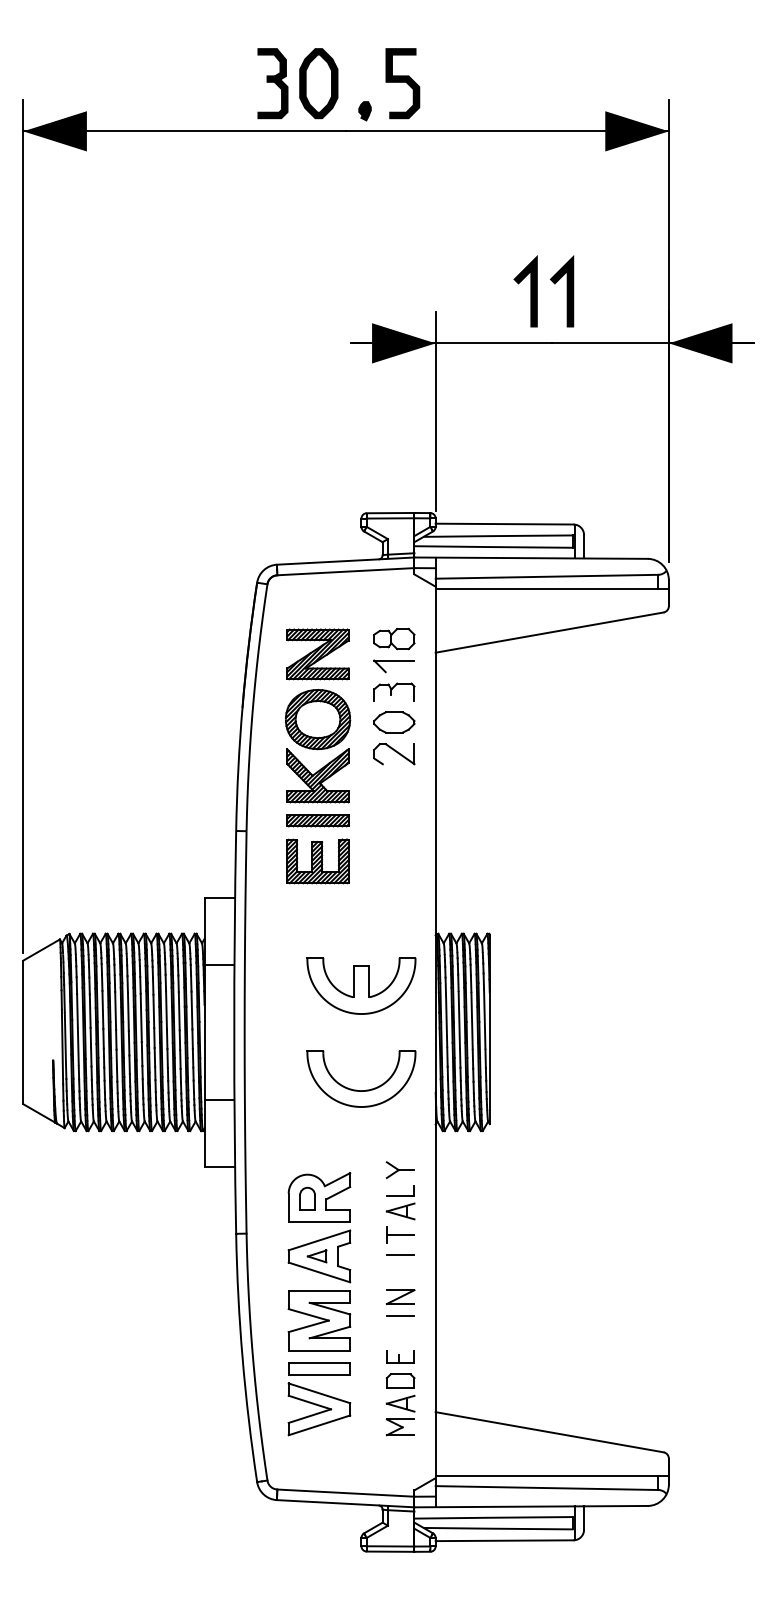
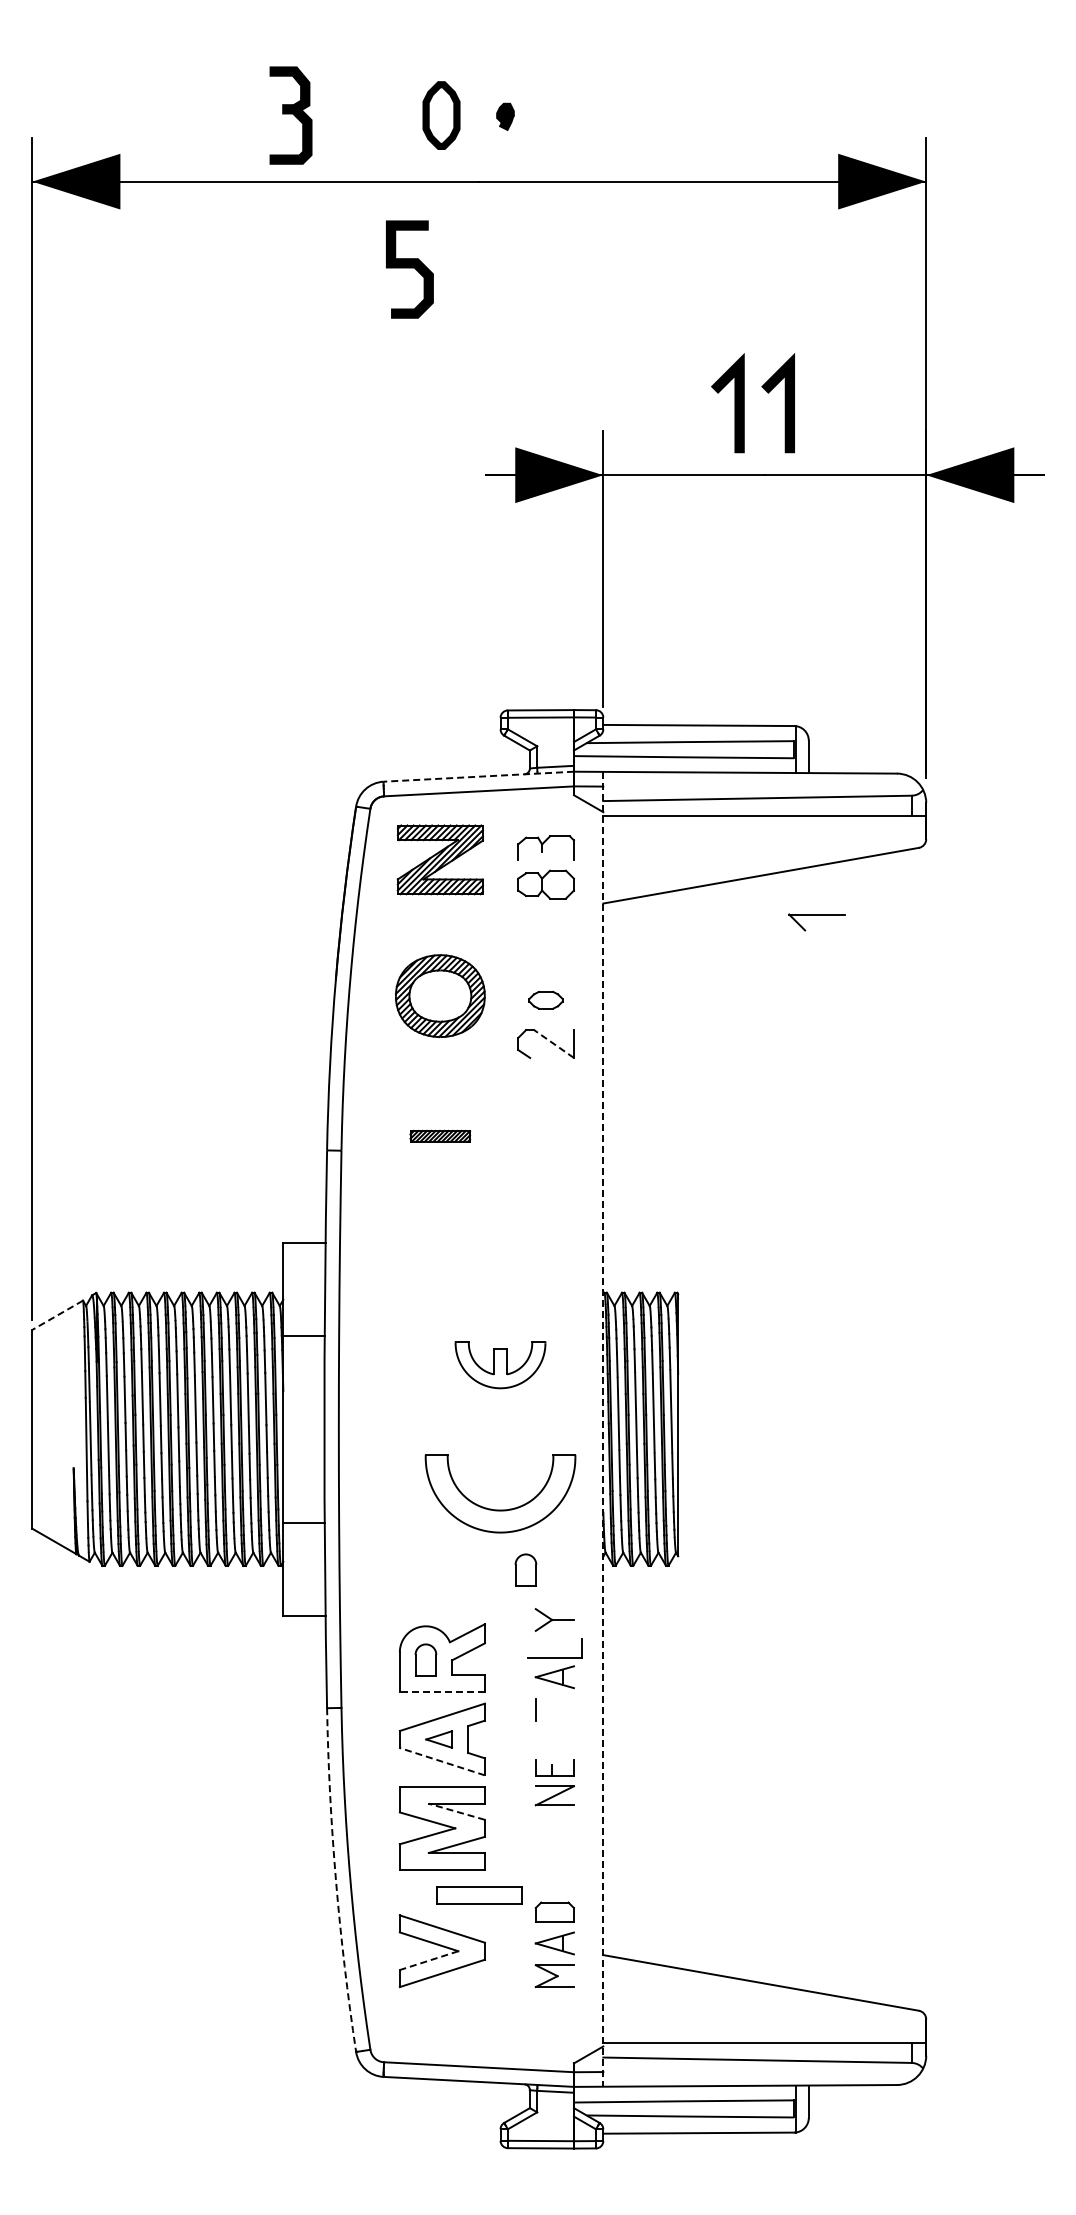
curve: (402, 82) -> (409, 268), moved
part: (272, 83) -> (290, 115), moved
part: (318, 83) -> (441, 115), size x0.7
part: (365, 111) -> (505, 116), moved
line: (345, 560) -> (478, 776), solid -> dashed
part: (317, 654) -> (439, 859), moved
part: (393, 661) -> (816, 915), moved
part: (393, 691) -> (545, 847), moved
part: (393, 722) -> (545, 1000), size x0.6
line: (399, 753) -> (553, 1043), solid -> dashed
part: (317, 775) -> (439, 1073), removed
part: (317, 820) -> (439, 1135), size x0.7
part: (317, 861) -> (439, 1192), removed
line: (41, 950) -> (57, 1315), solid -> dashed
part: (361, 985) -> (500, 1364), size x0.6
line: (435, 1032) -> (603, 1429), solid -> dashed
part: (379, 1133) -> (525, 1569), added
part: (400, 1190) -> (554, 1648), size x1.4
line: (319, 1222) -> (442, 1692), solid -> dashed
line: (400, 1234) -> (554, 1709), removed
line: (400, 1255) -> (554, 1738), removed
line: (319, 1272) -> (442, 1761), solid -> dashed
line: (329, 1308) -> (456, 1811), solid -> dashed
line: (400, 1316) -> (554, 1822), removed
part: (400, 1356) -> (554, 1767), moved
arc: (242, 1358) -> (336, 1880), solid -> dashed
part: (319, 1369) -> (479, 1895), moved
line: (310, 1416) -> (429, 1960), solid -> dashed

